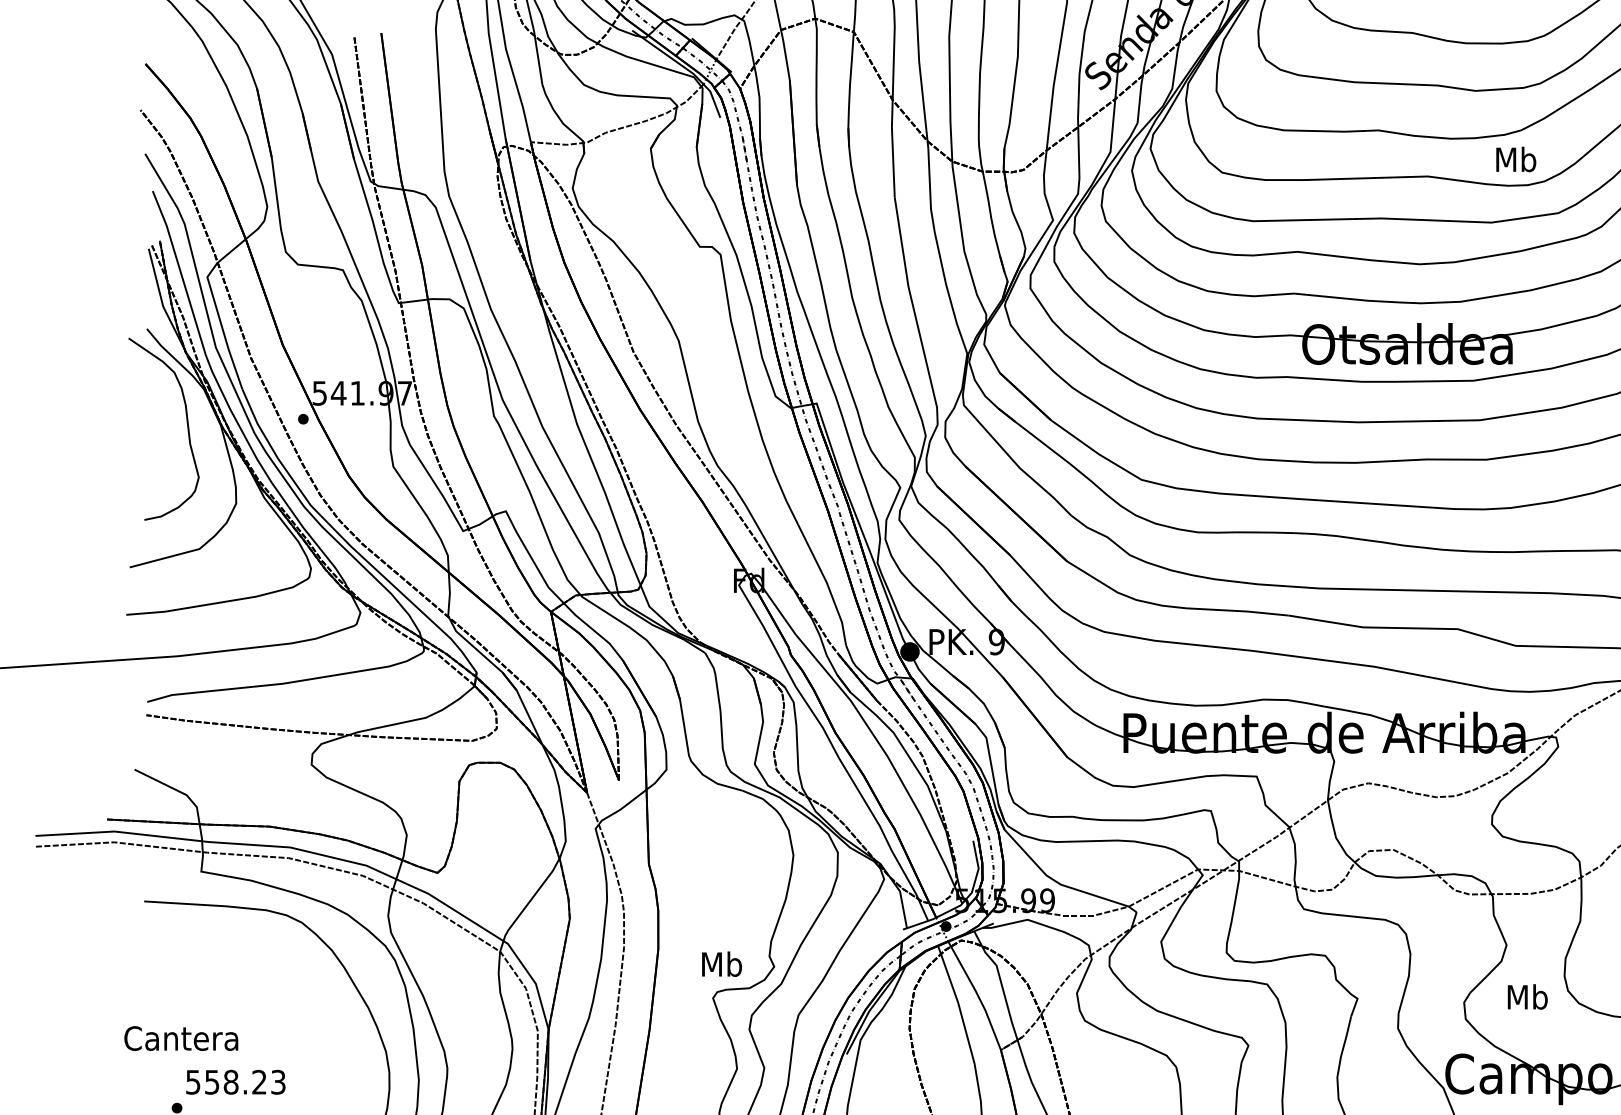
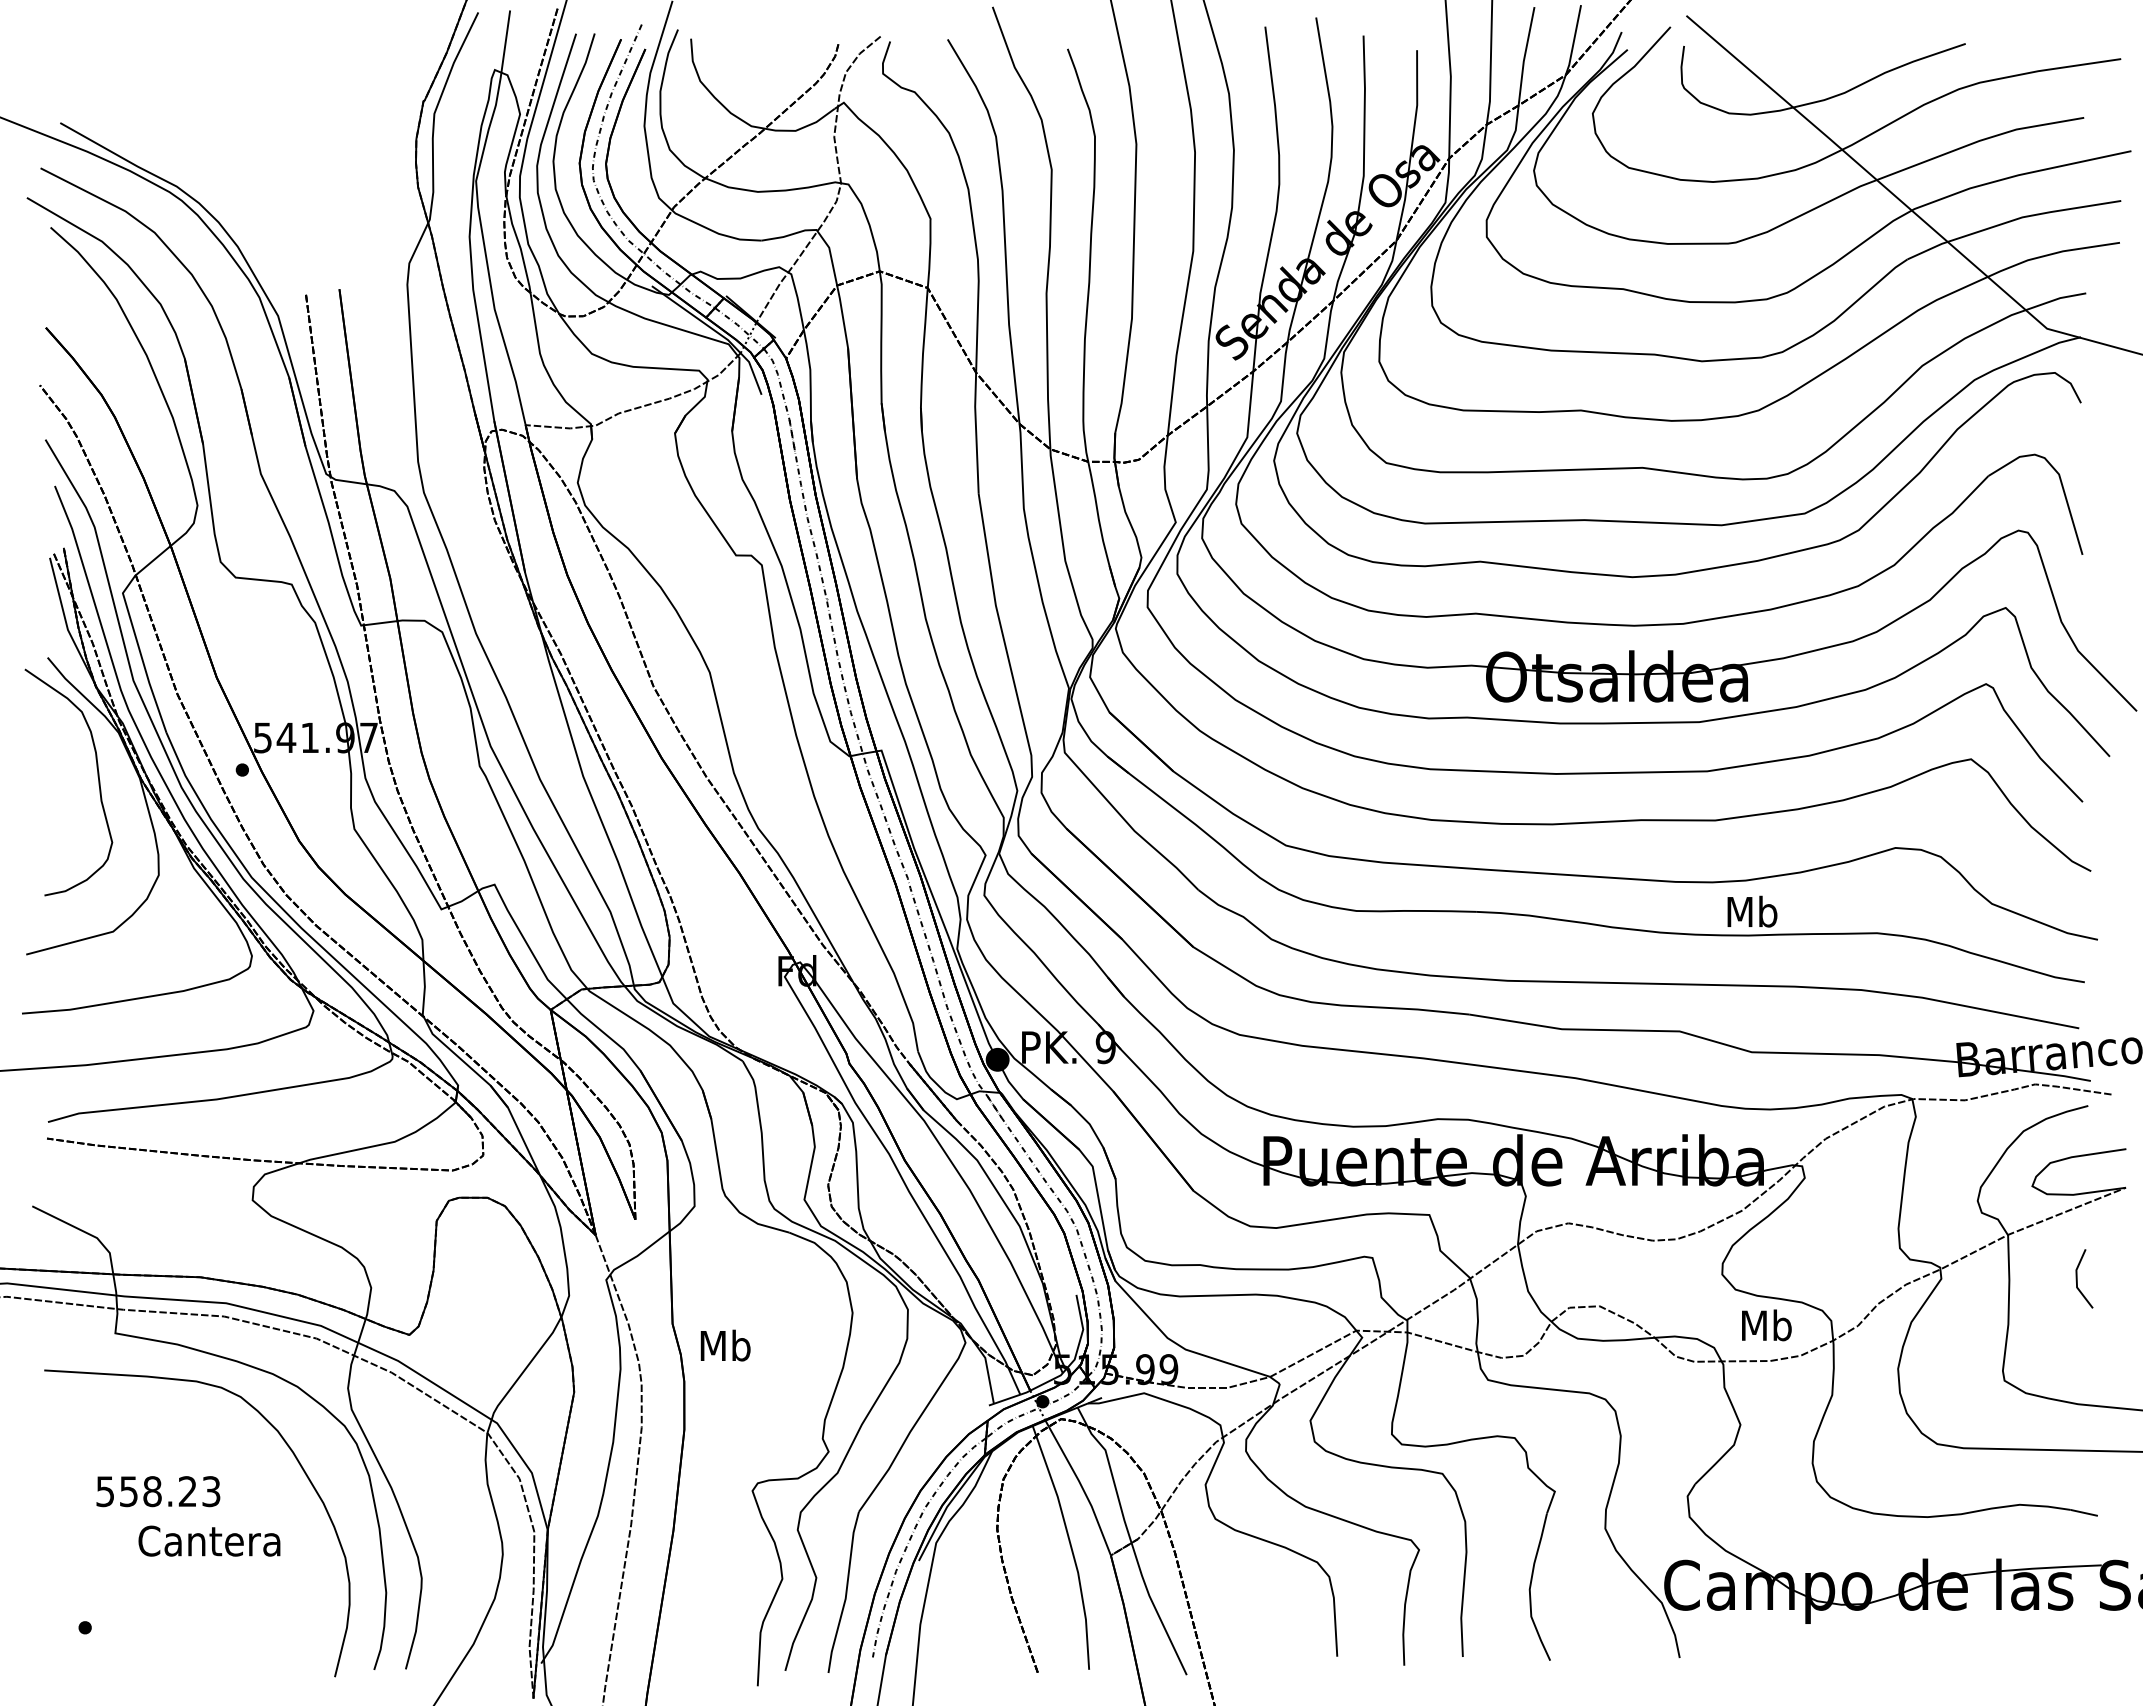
text: (1516, 159) -> (1752, 911), moved
text: (721, 964) -> (725, 1345), moved
text: (1527, 997) -> (1766, 1325), moved
text: (181, 1038) -> (209, 1540), moved
text: (235, 1082) -> (158, 1491), moved

